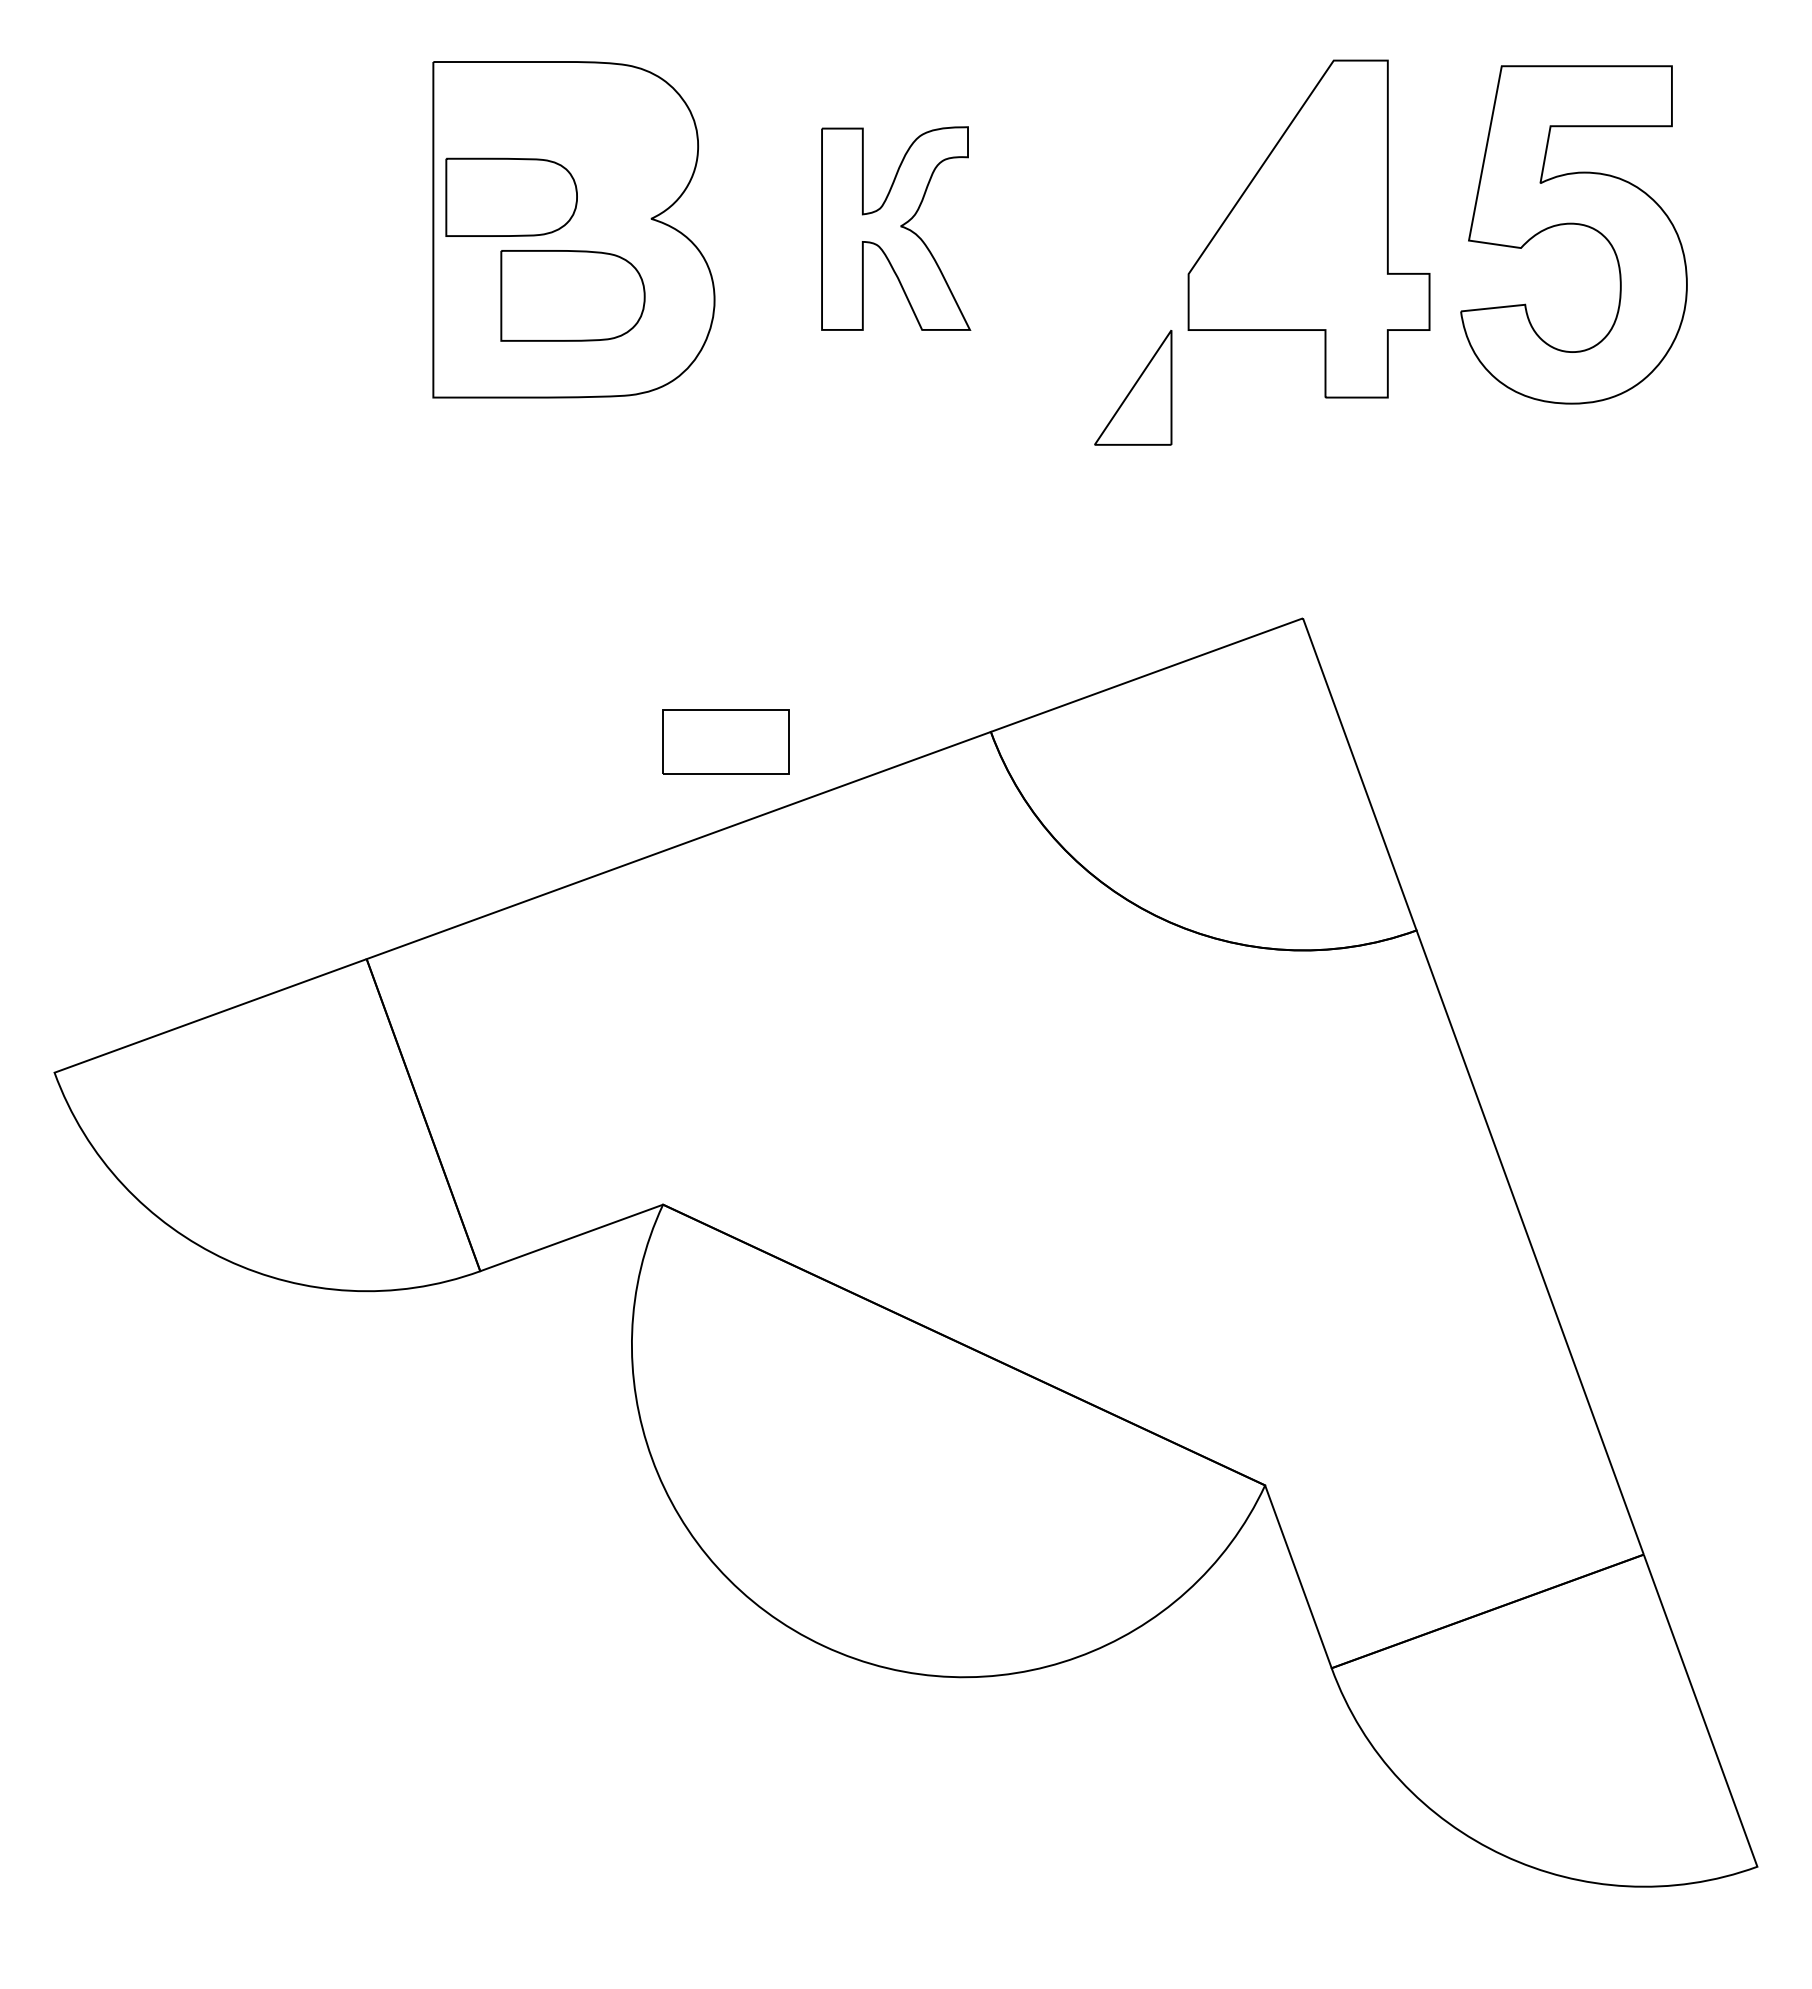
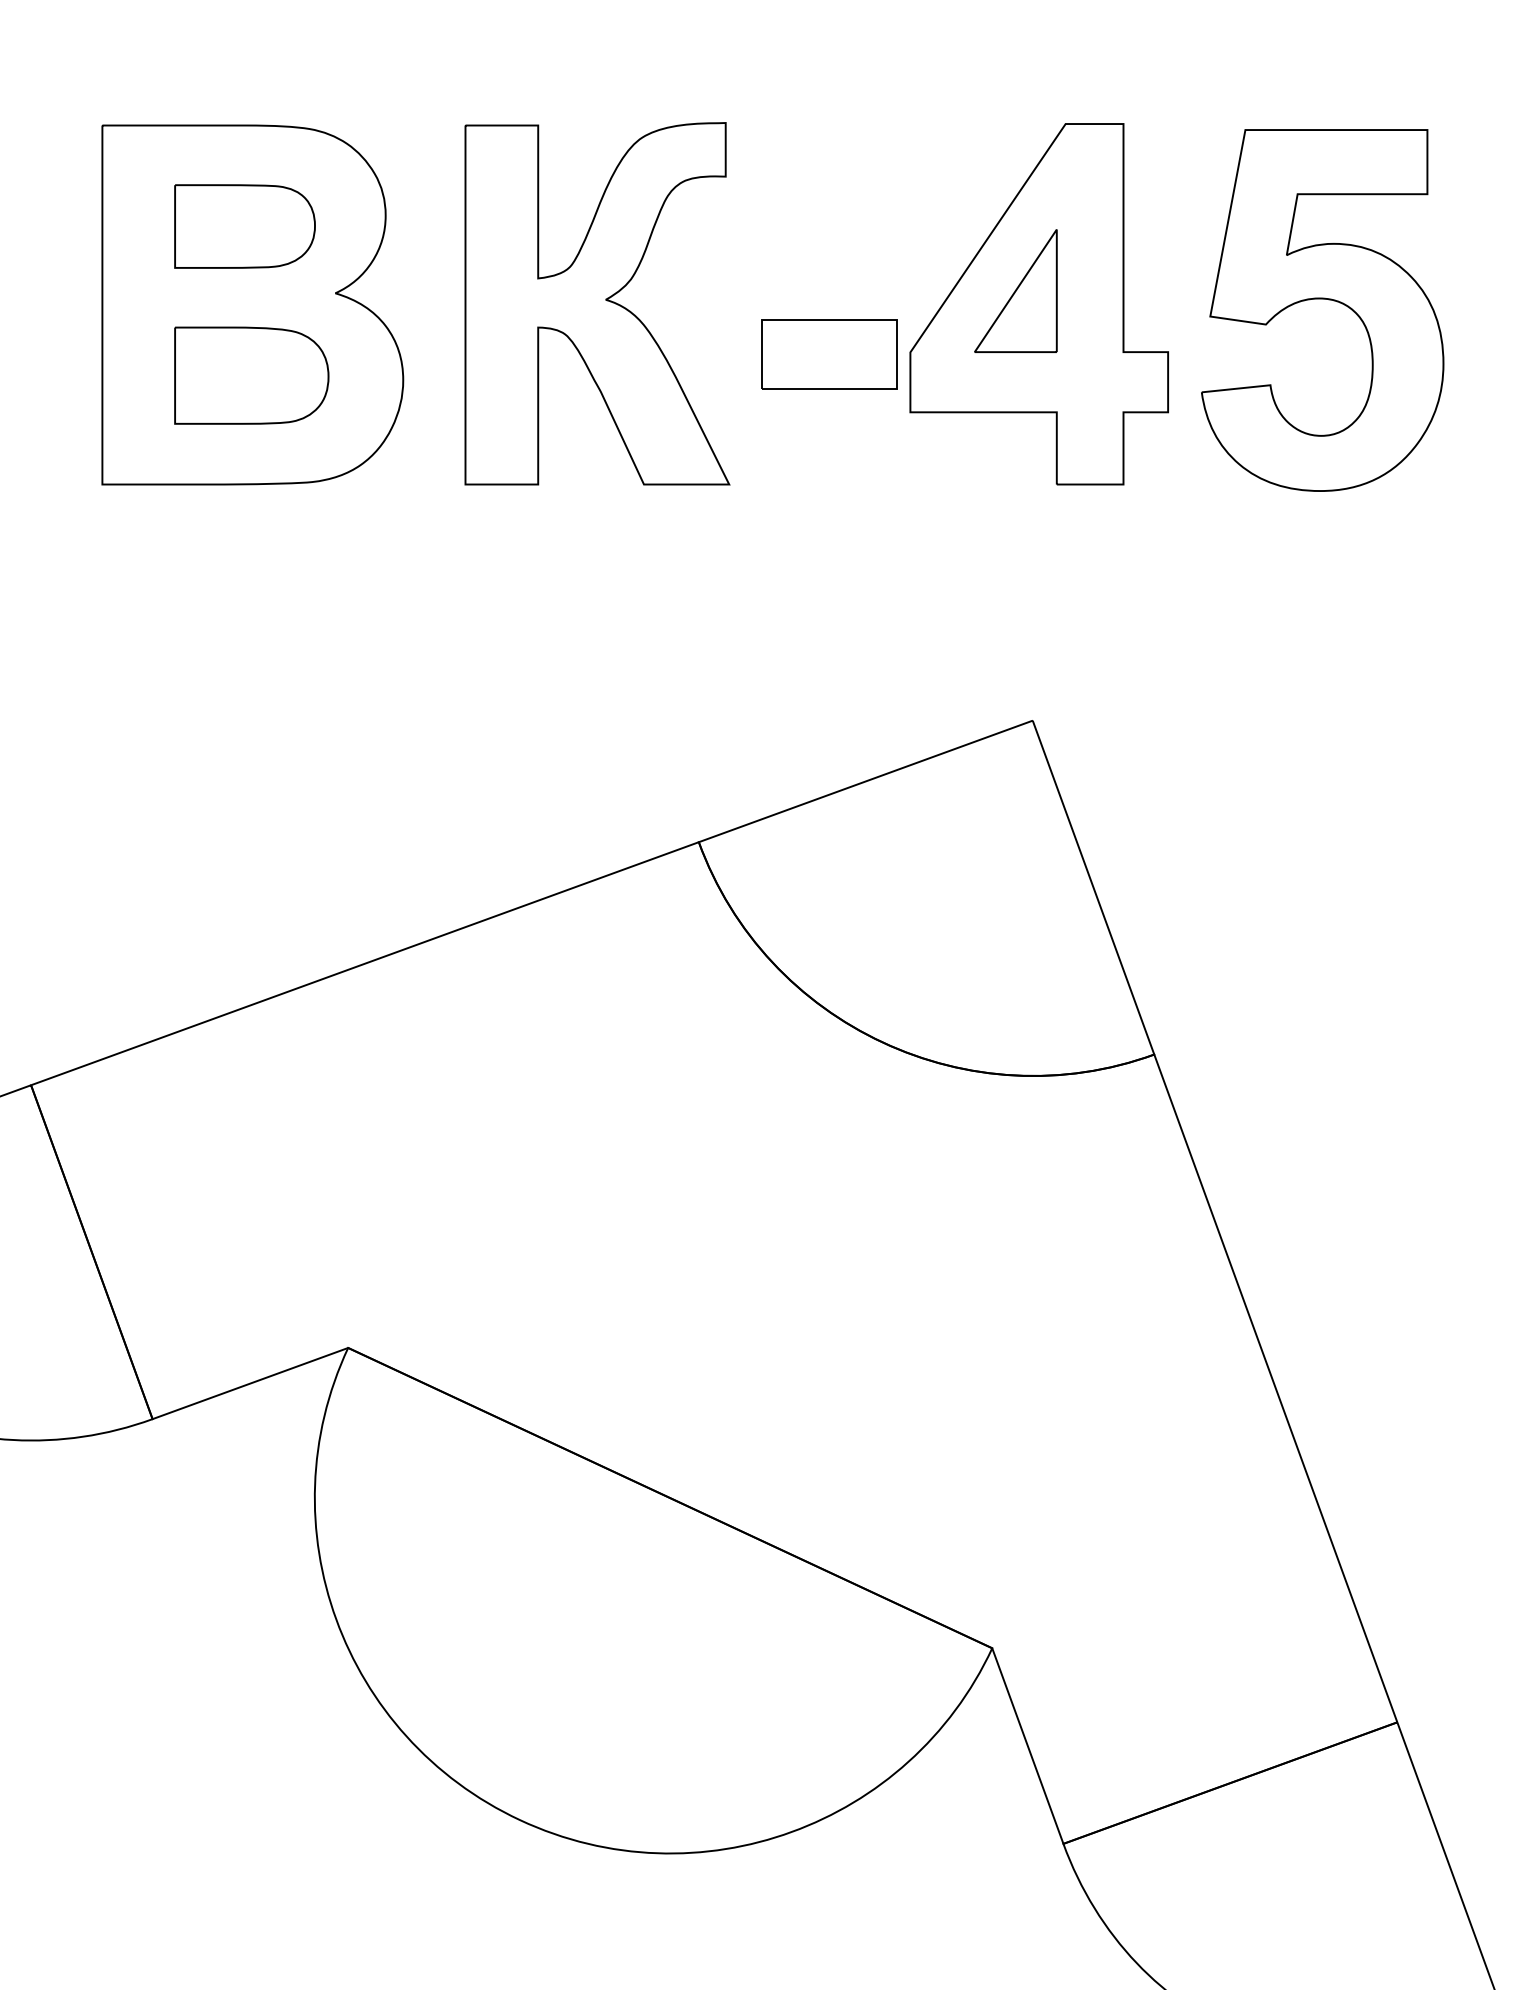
part: (511, 196) -> (244, 225), moved
part: (895, 228) -> (596, 303), size x1.67
part: (1133, 387) -> (1016, 290), moved
part: (725, 741) -> (828, 353), moved

